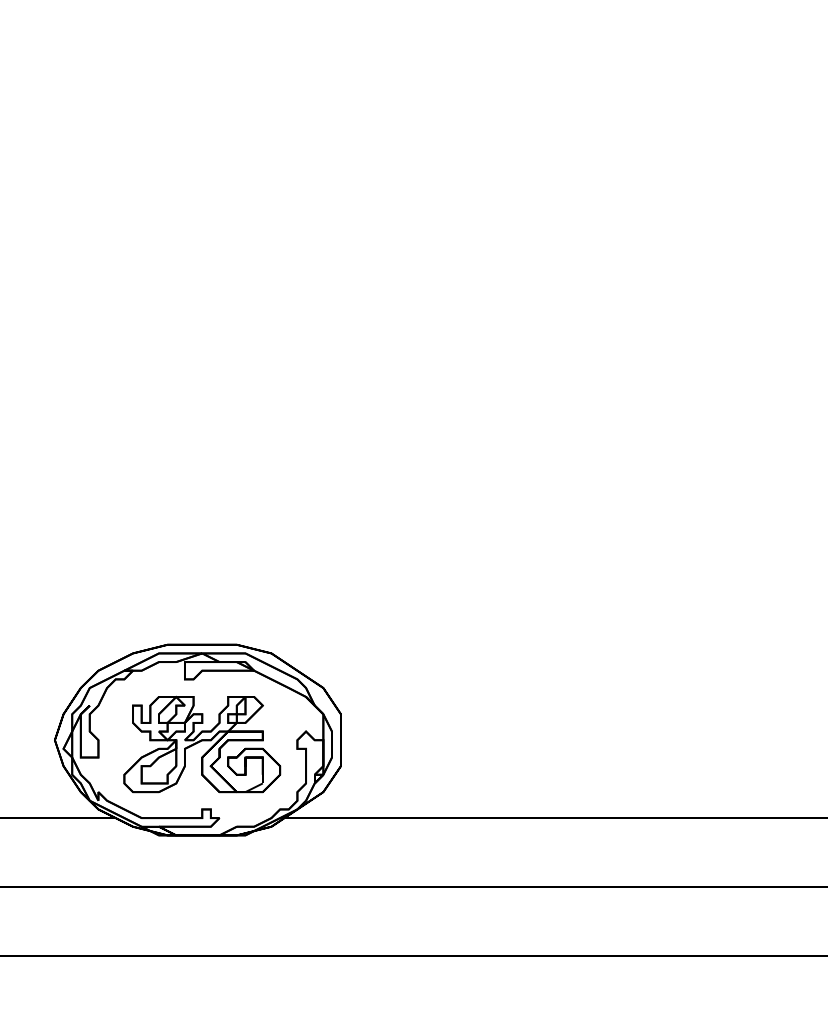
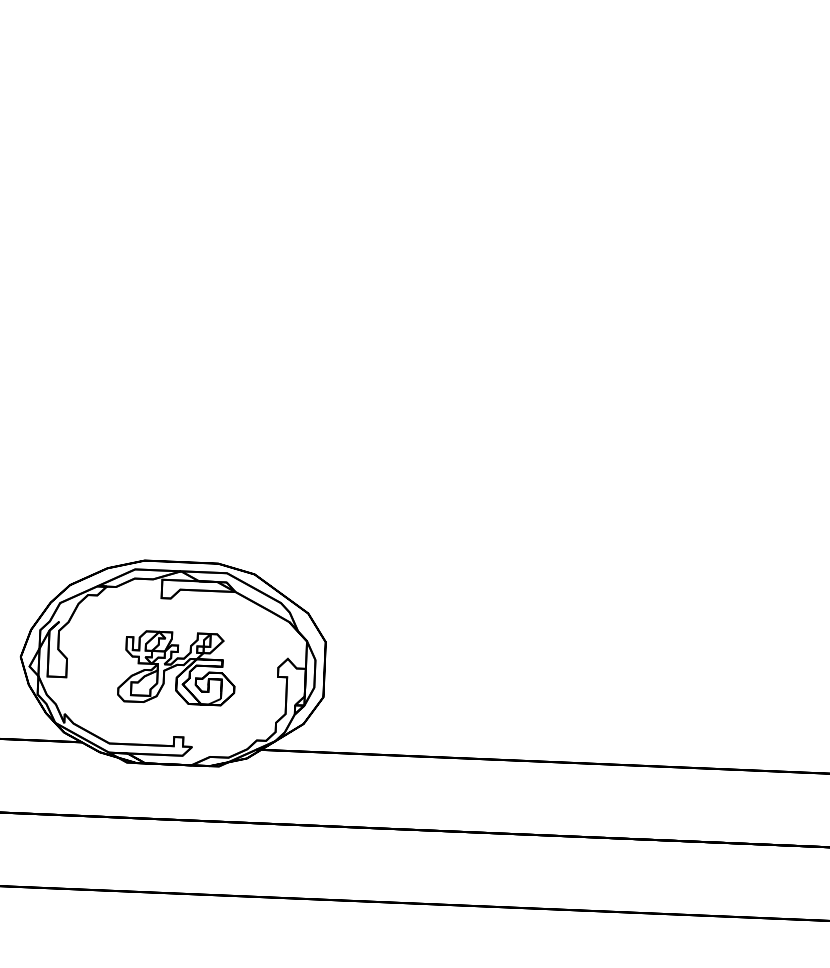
part: (202, 744) -> (177, 668), size x0.7

